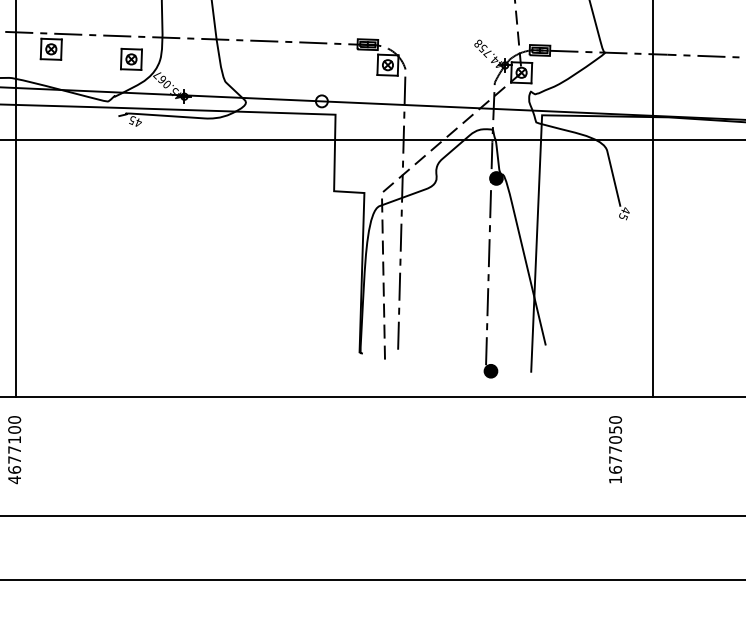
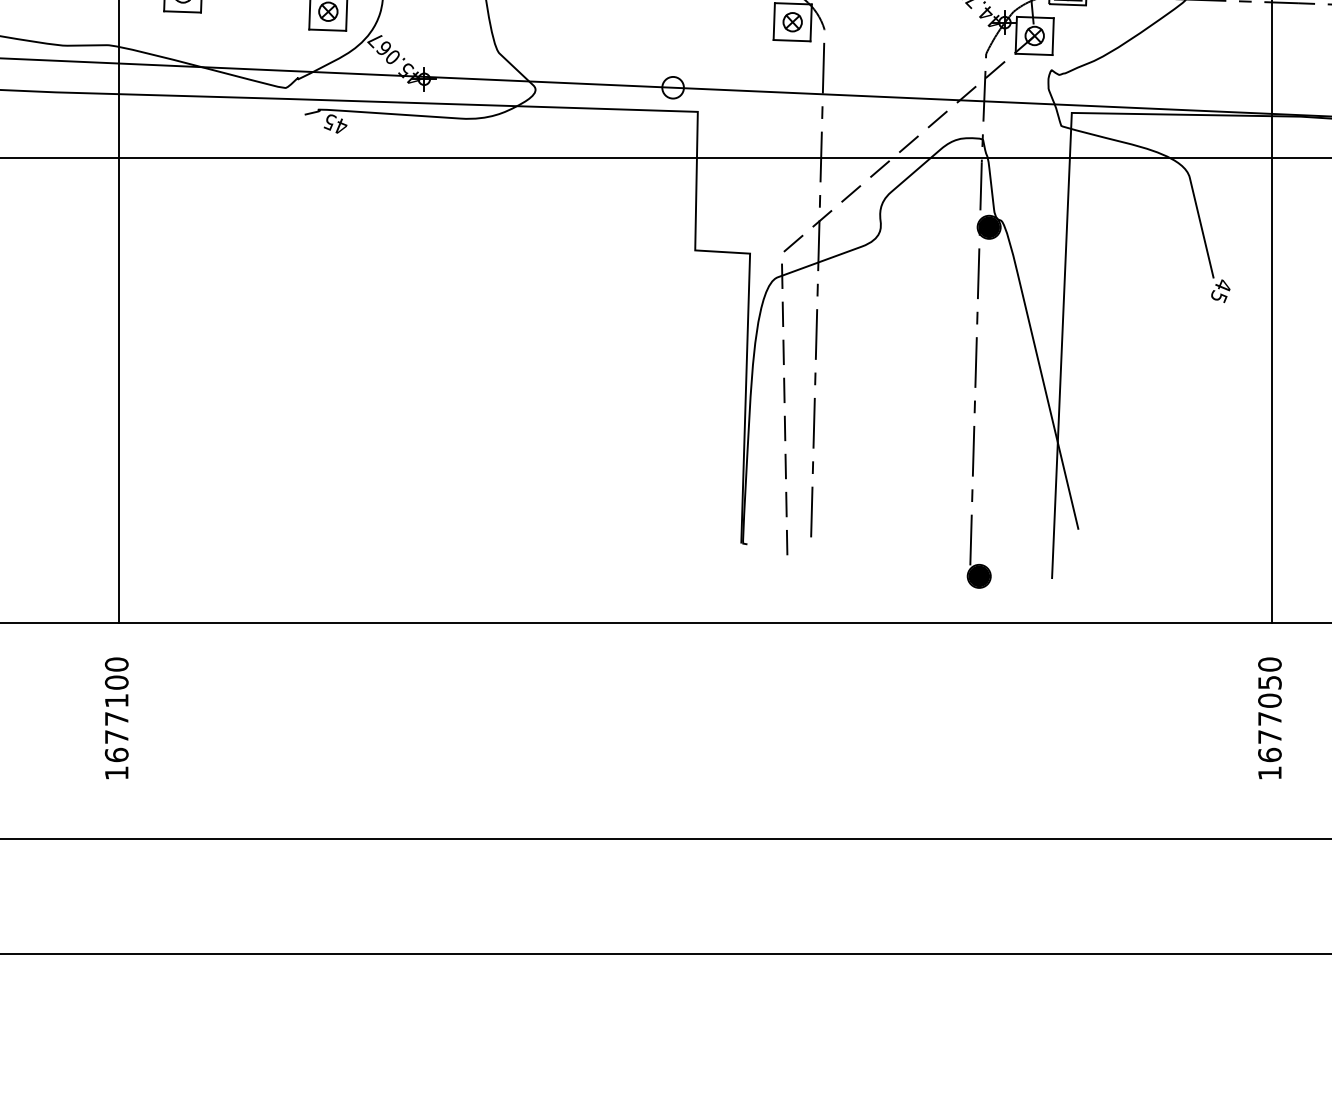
text: (615, 449) -> (1269, 718), moved
text: (14, 479) -> (116, 772), 4677100 -> 1677100

